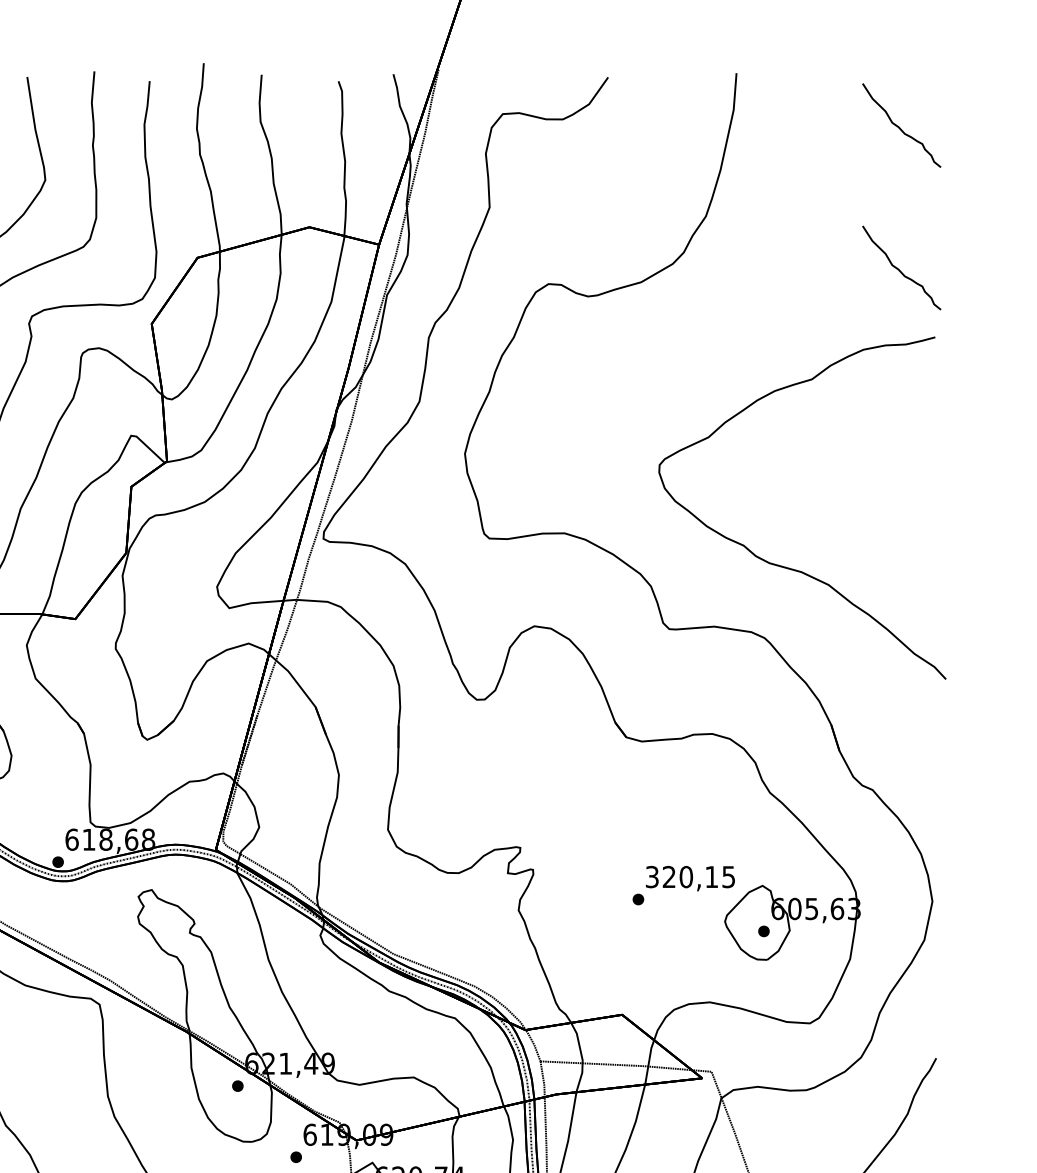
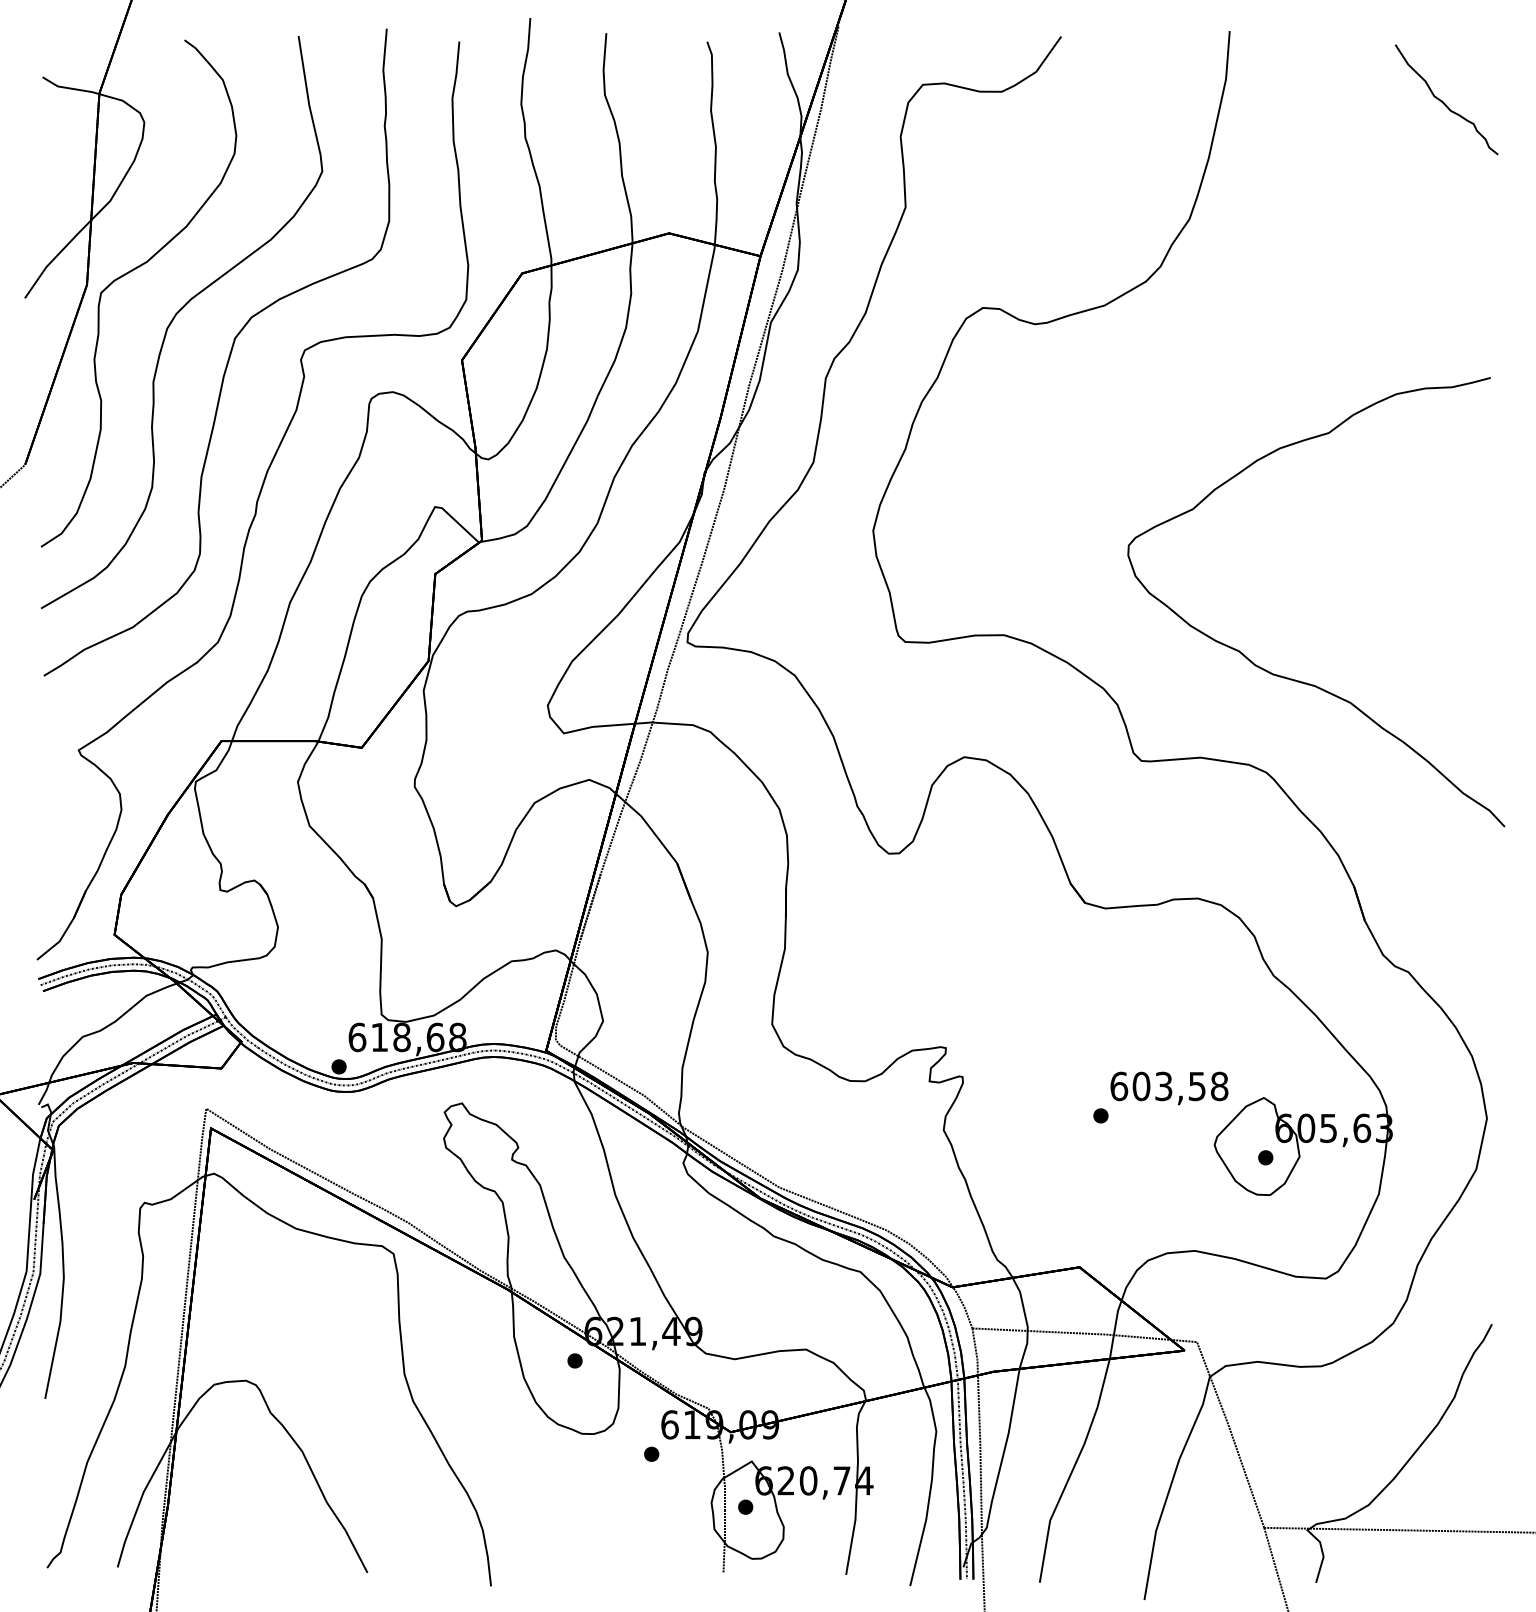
curve: (899, 269) -> (1443, 288), removed
text: (690, 877) -> (1169, 1086), 320,15 -> 603,58

